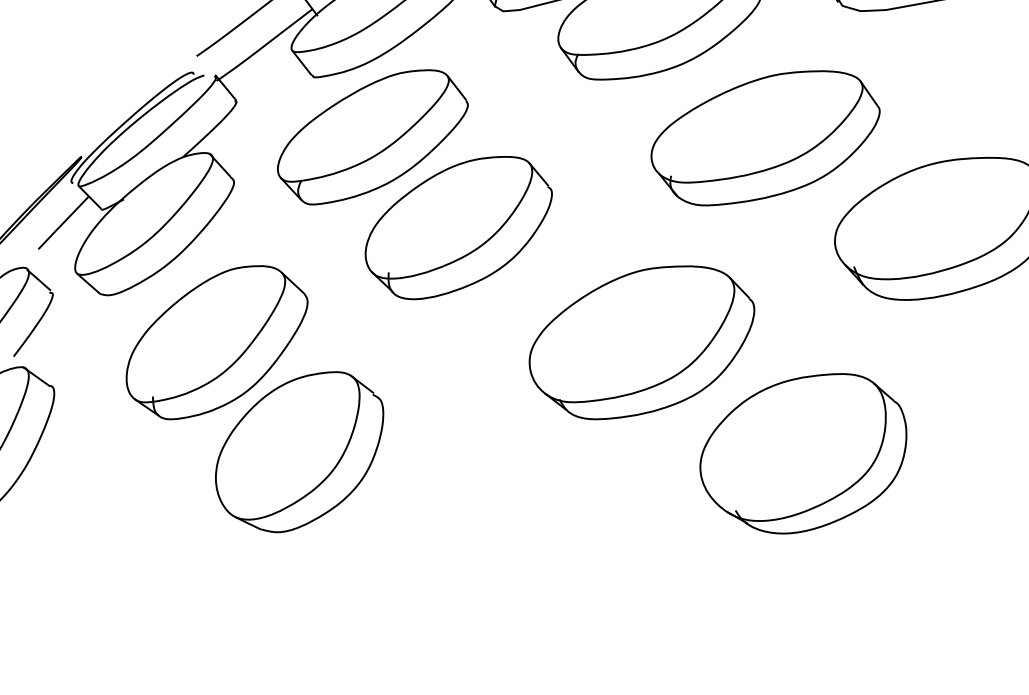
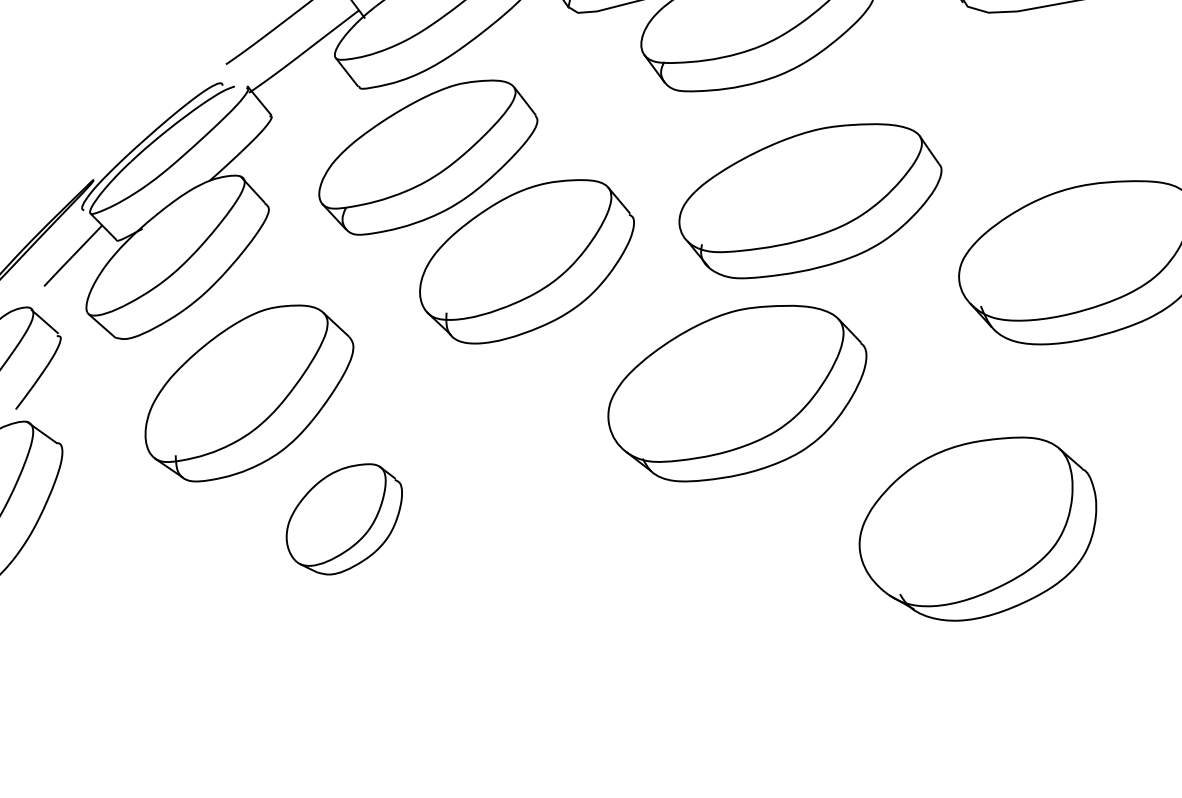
part: (765, 138) -> (810, 201), moved
part: (299, 452) -> (344, 519), size x0.6
part: (803, 453) -> (978, 528), moved

